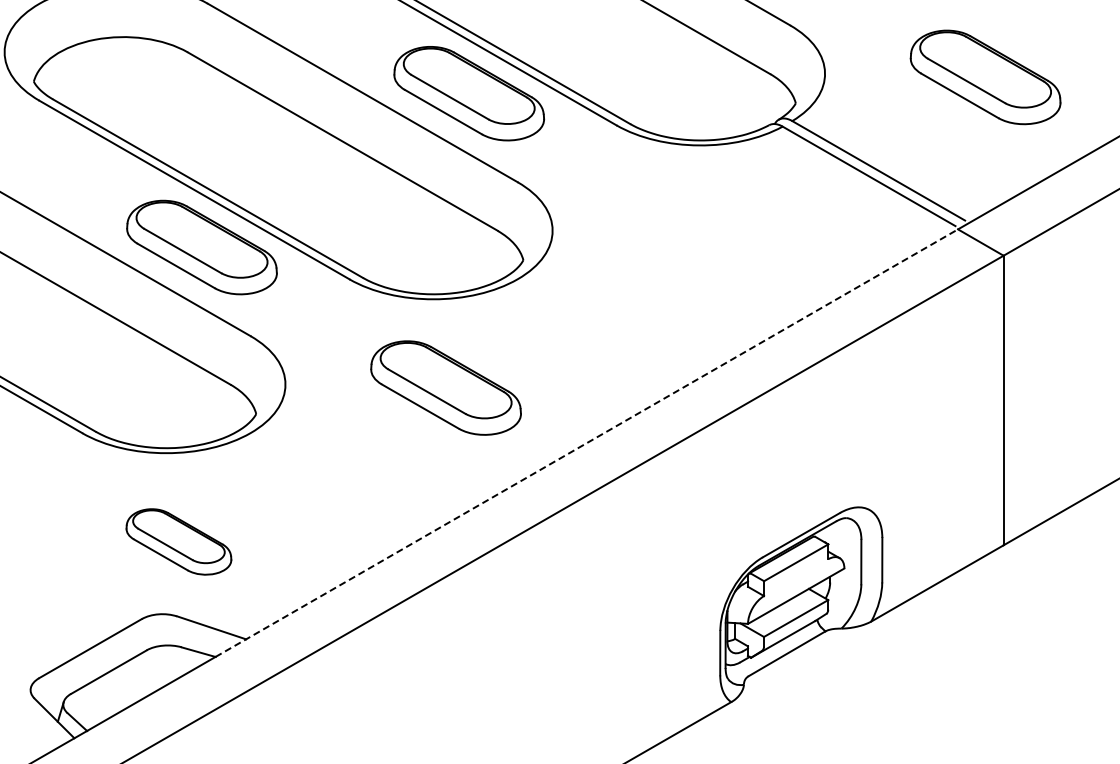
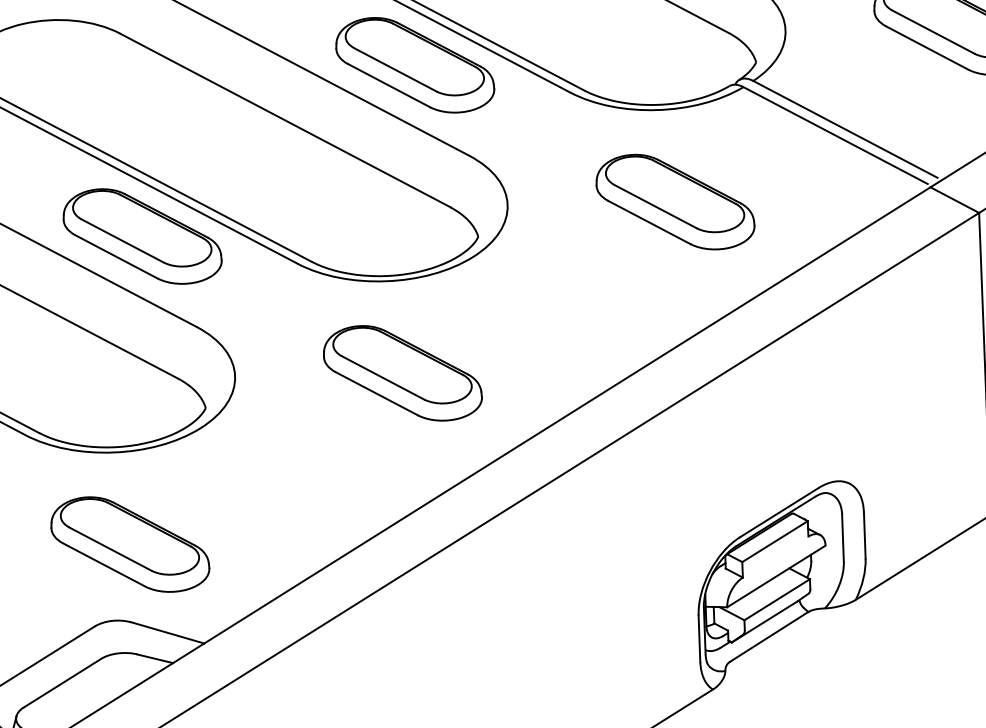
part: (713, 233) -> (675, 201), added
line: (587, 442) -> (552, 424), dashed -> solid
part: (178, 541) -> (129, 544), size x1.43

